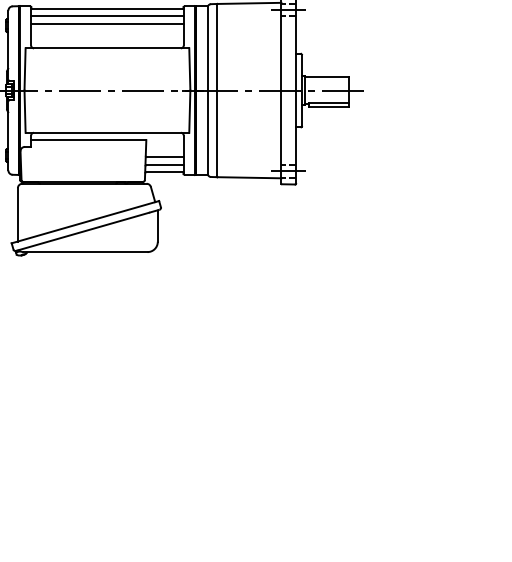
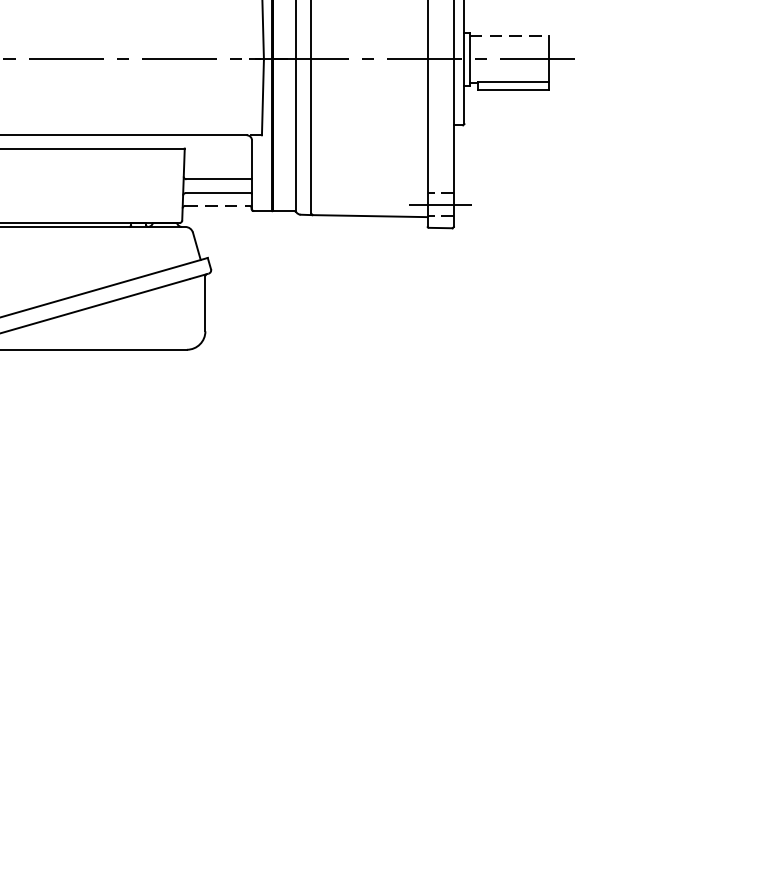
line: (327, 77) -> (510, 35), solid -> dashed
line: (165, 172) -> (219, 206), solid -> dashed

